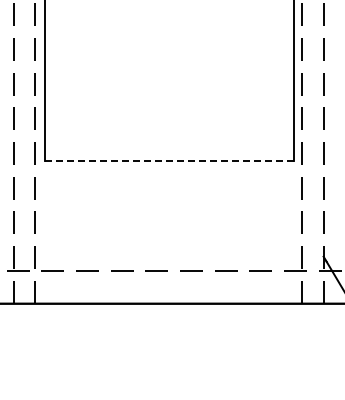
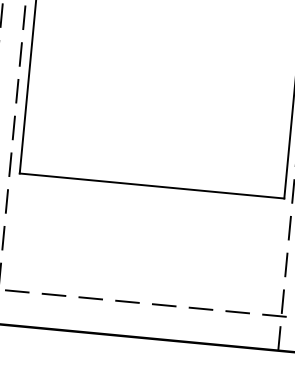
line: (169, 160) -> (151, 185), dashed -> solid

